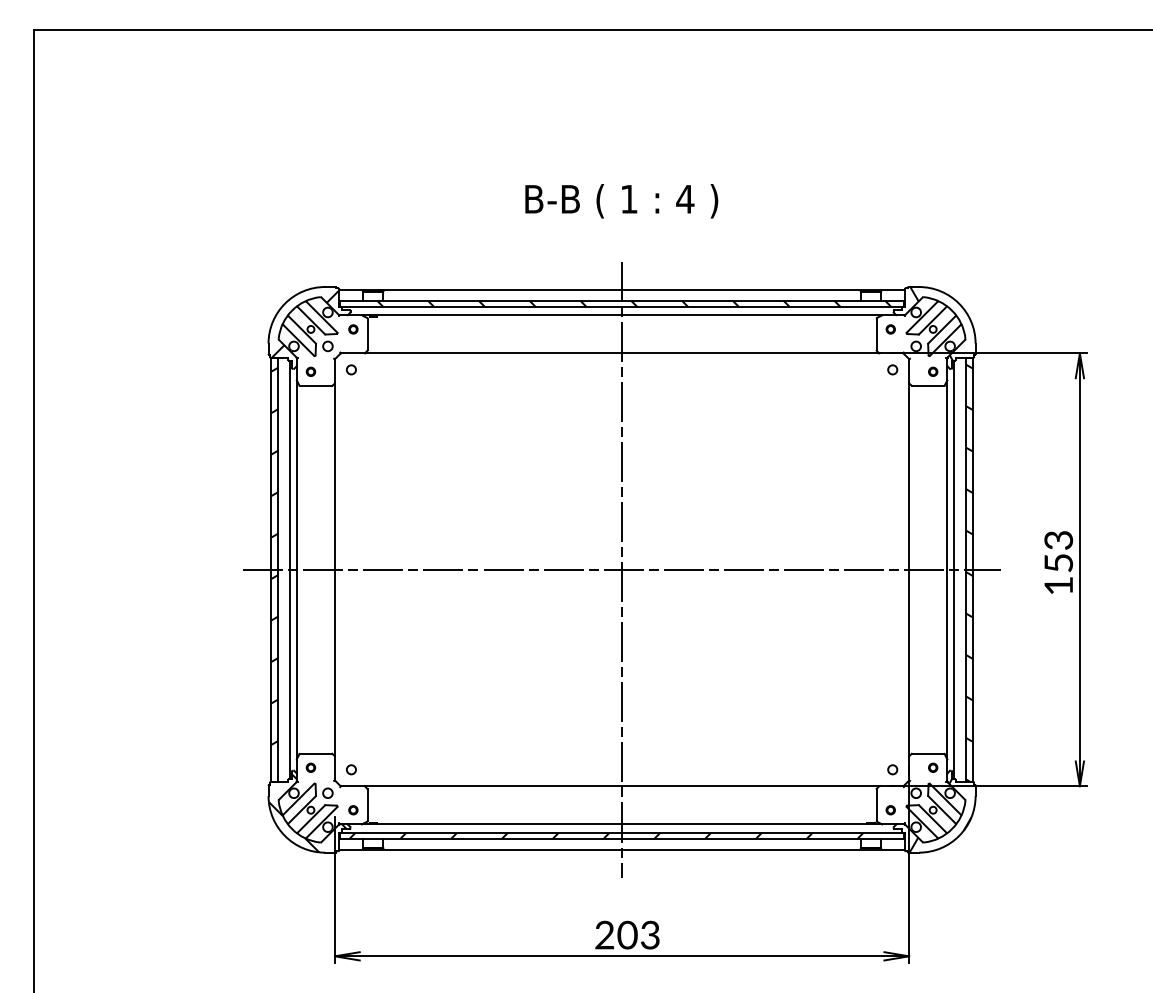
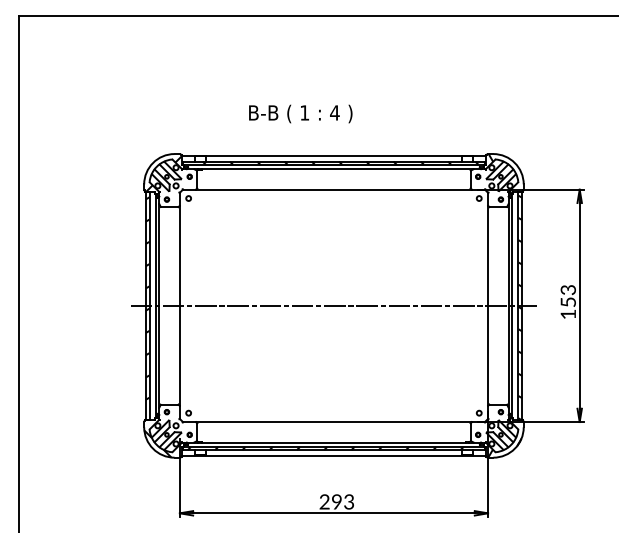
text: (621, 200) -> (300, 113), moved
line: (621, 569) -> (333, 305), removed
text: (626, 936) -> (336, 502), 203 -> 293

